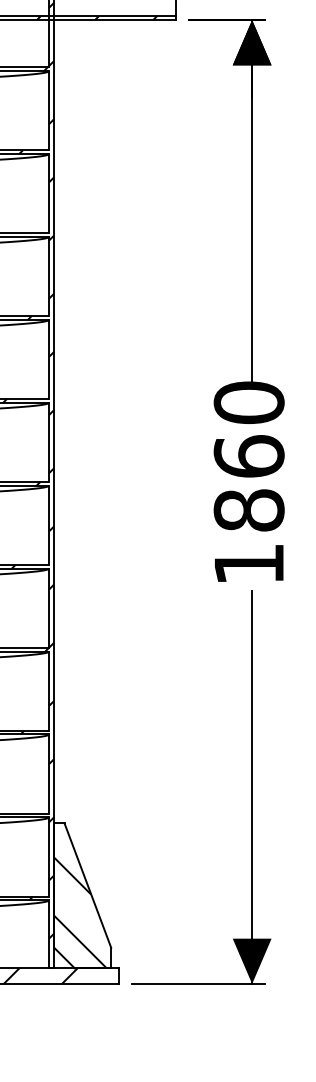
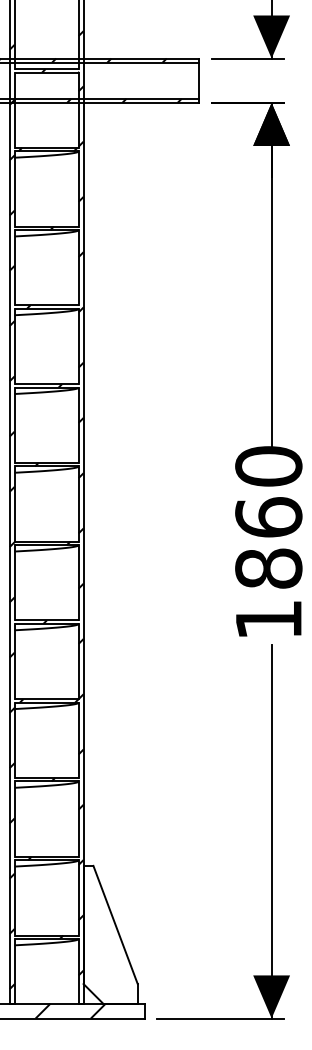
hatch: (80, 912) -> (108, 950), removed

